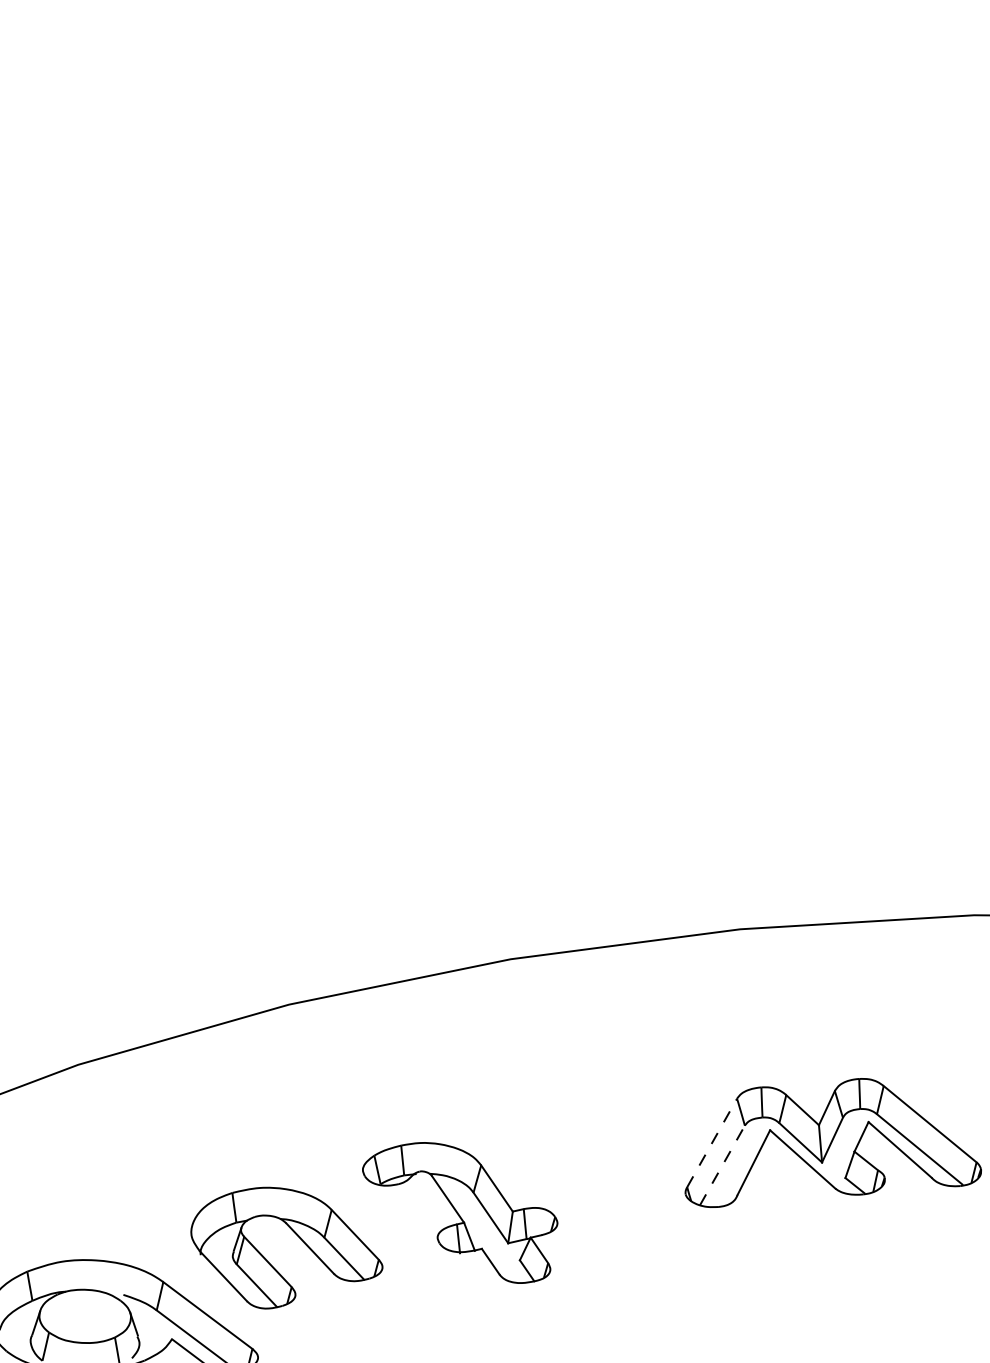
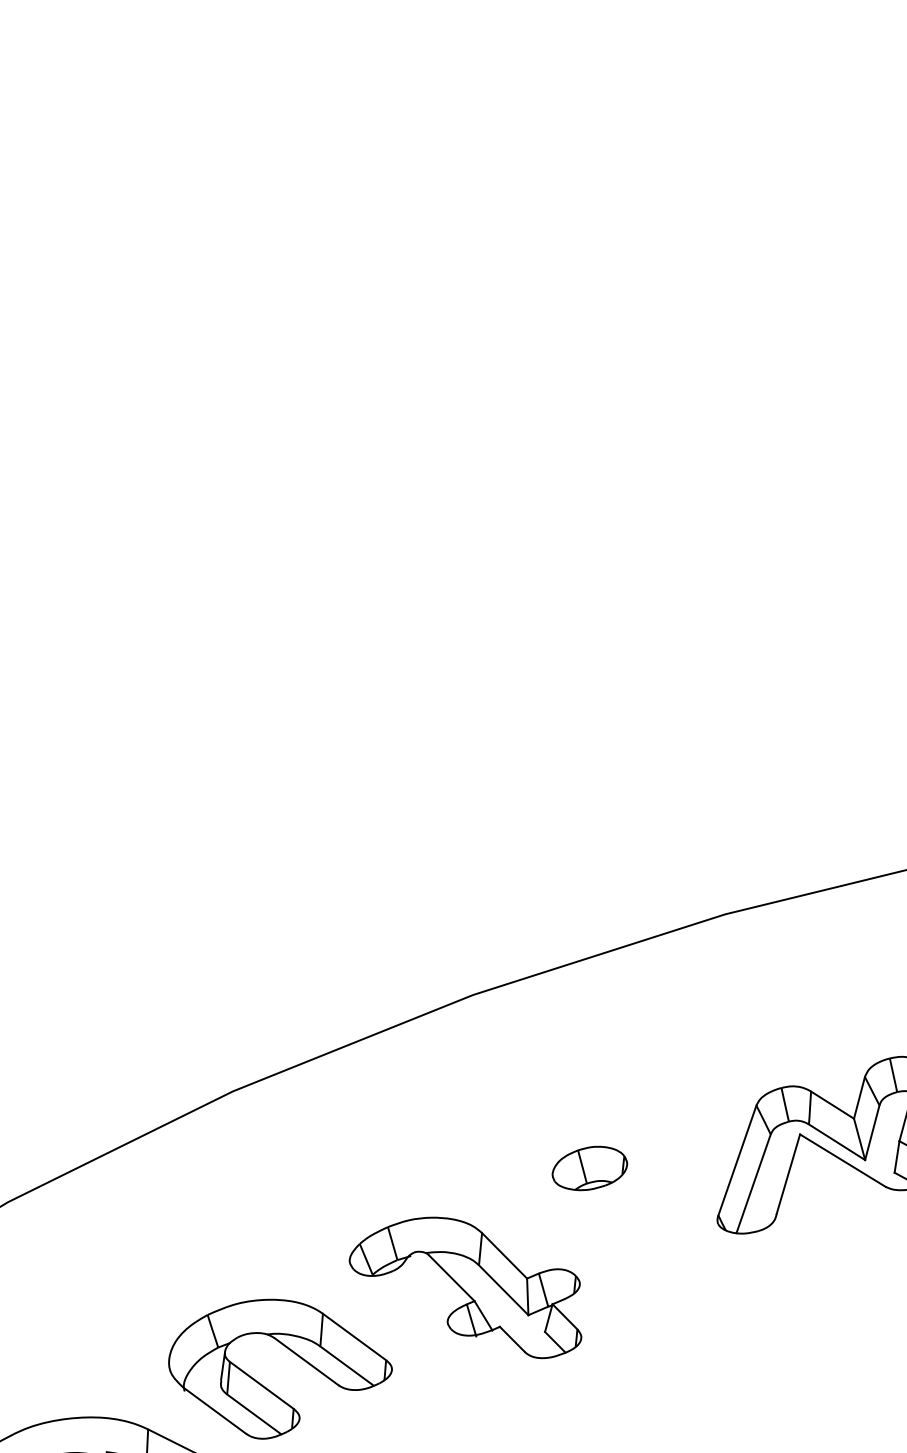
part: (583, 1126) -> (589, 1168), added
line: (712, 1142) -> (737, 1159), dashed -> solid
line: (722, 1165) -> (753, 1183), dashed -> solid

